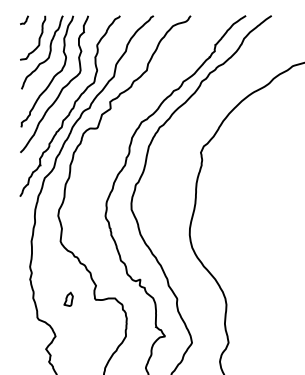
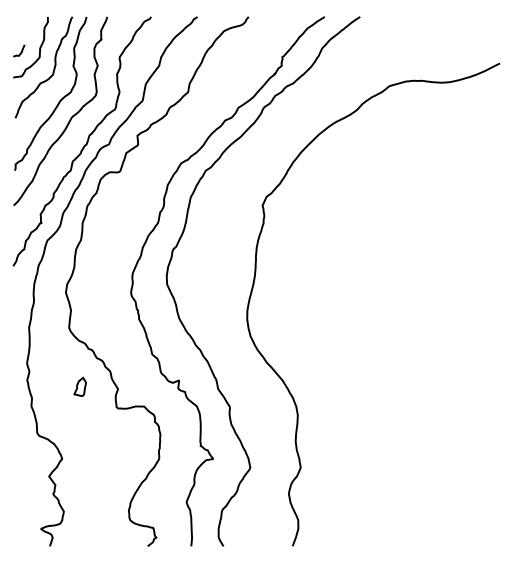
curve: (26, 19) -> (21, 50), moved
part: (68, 299) -> (79, 386), moved

